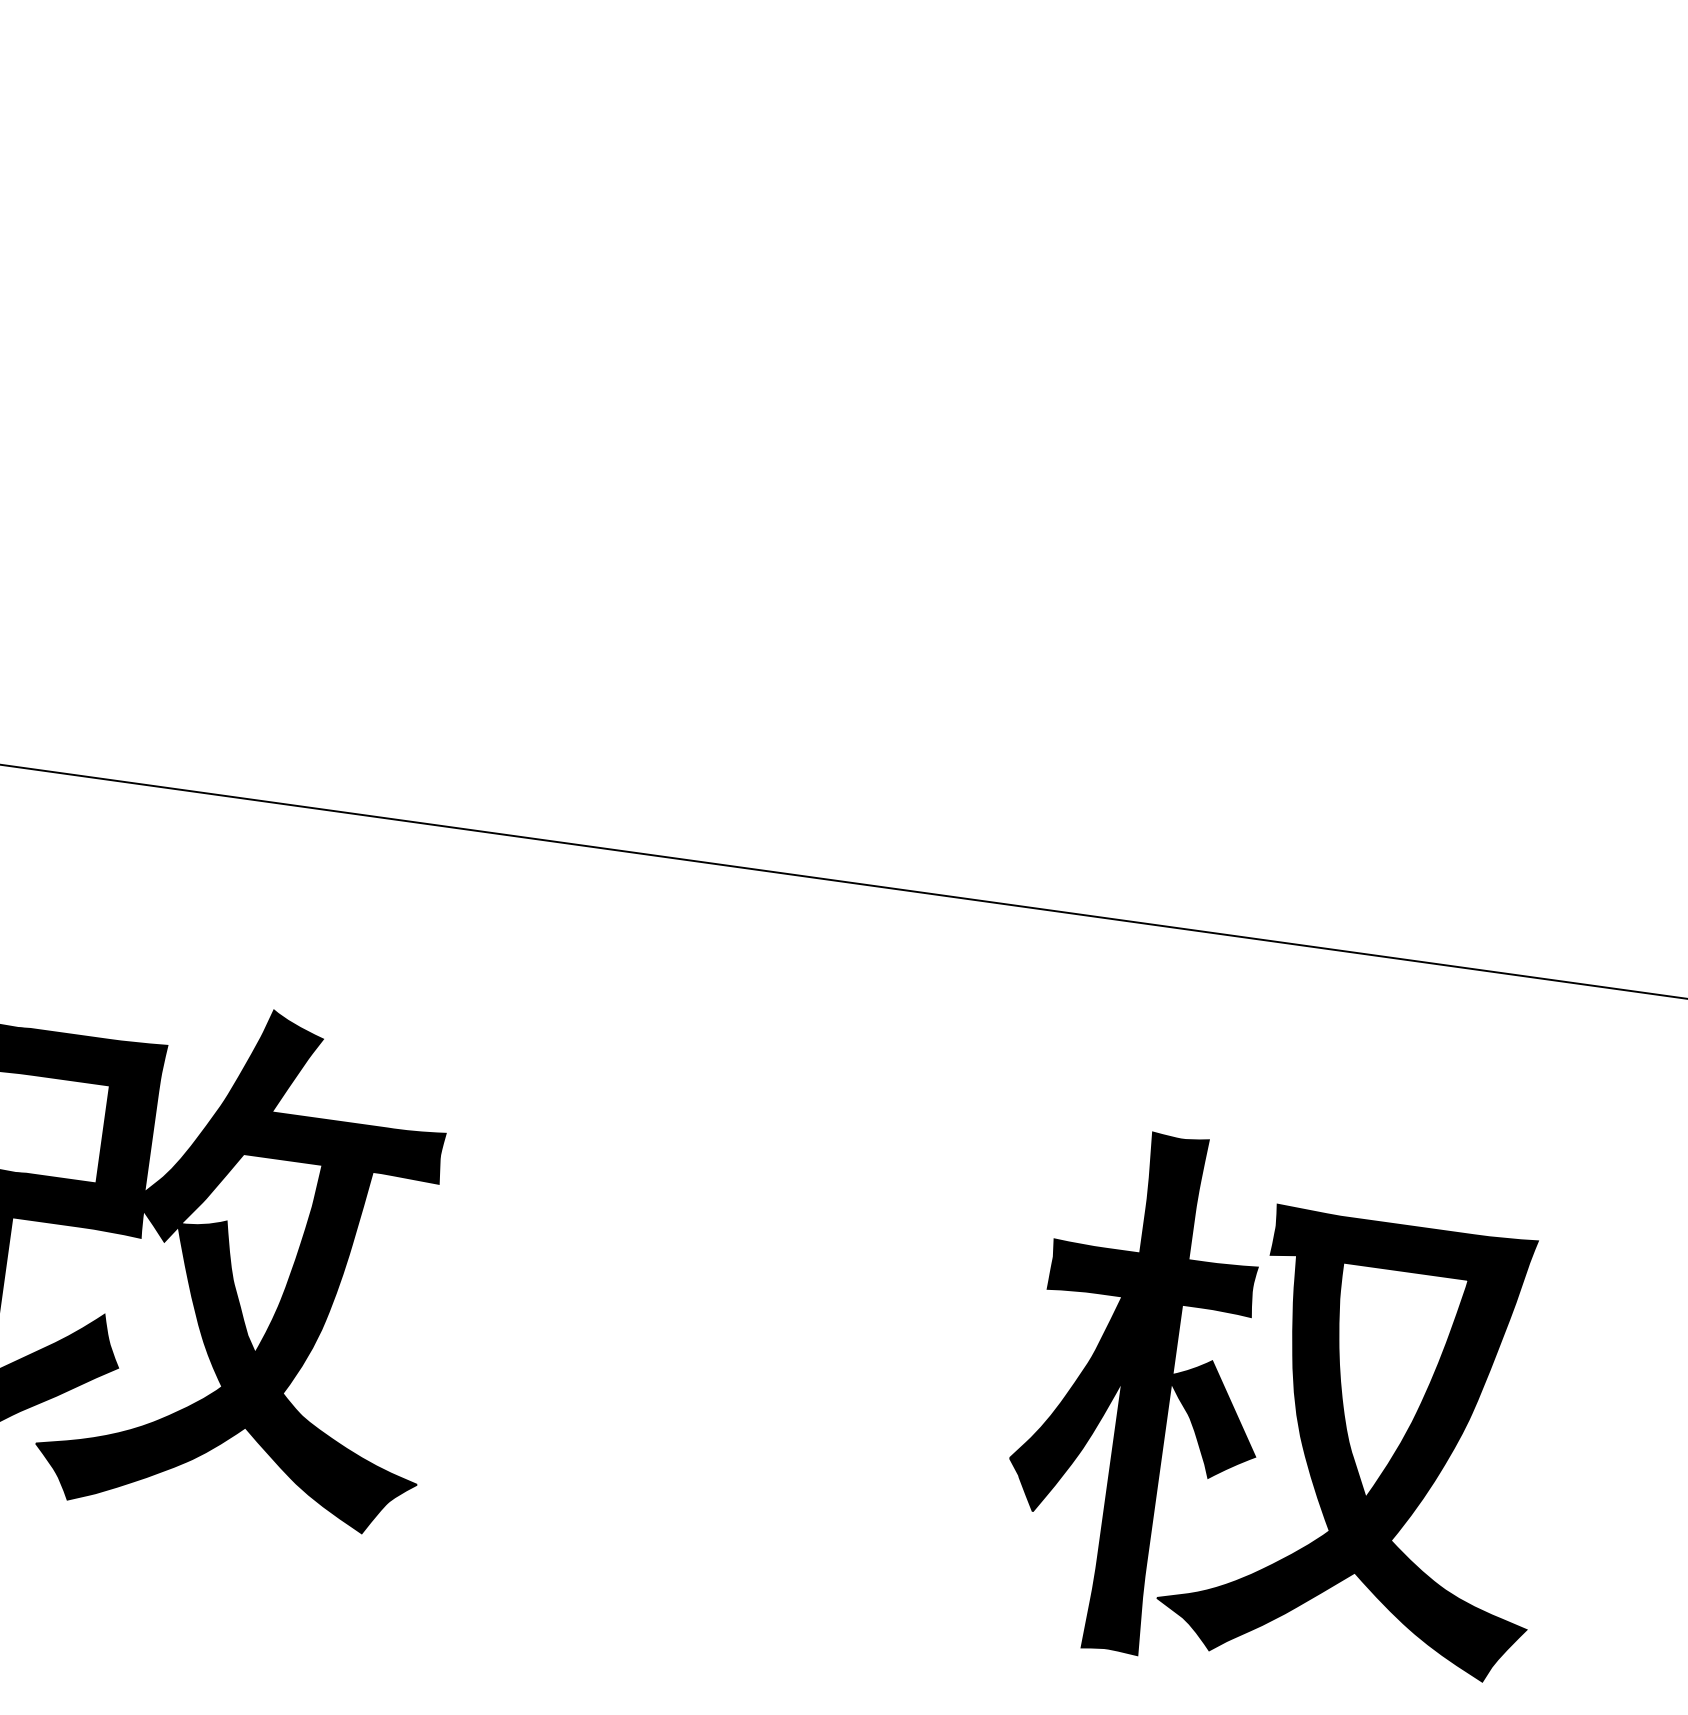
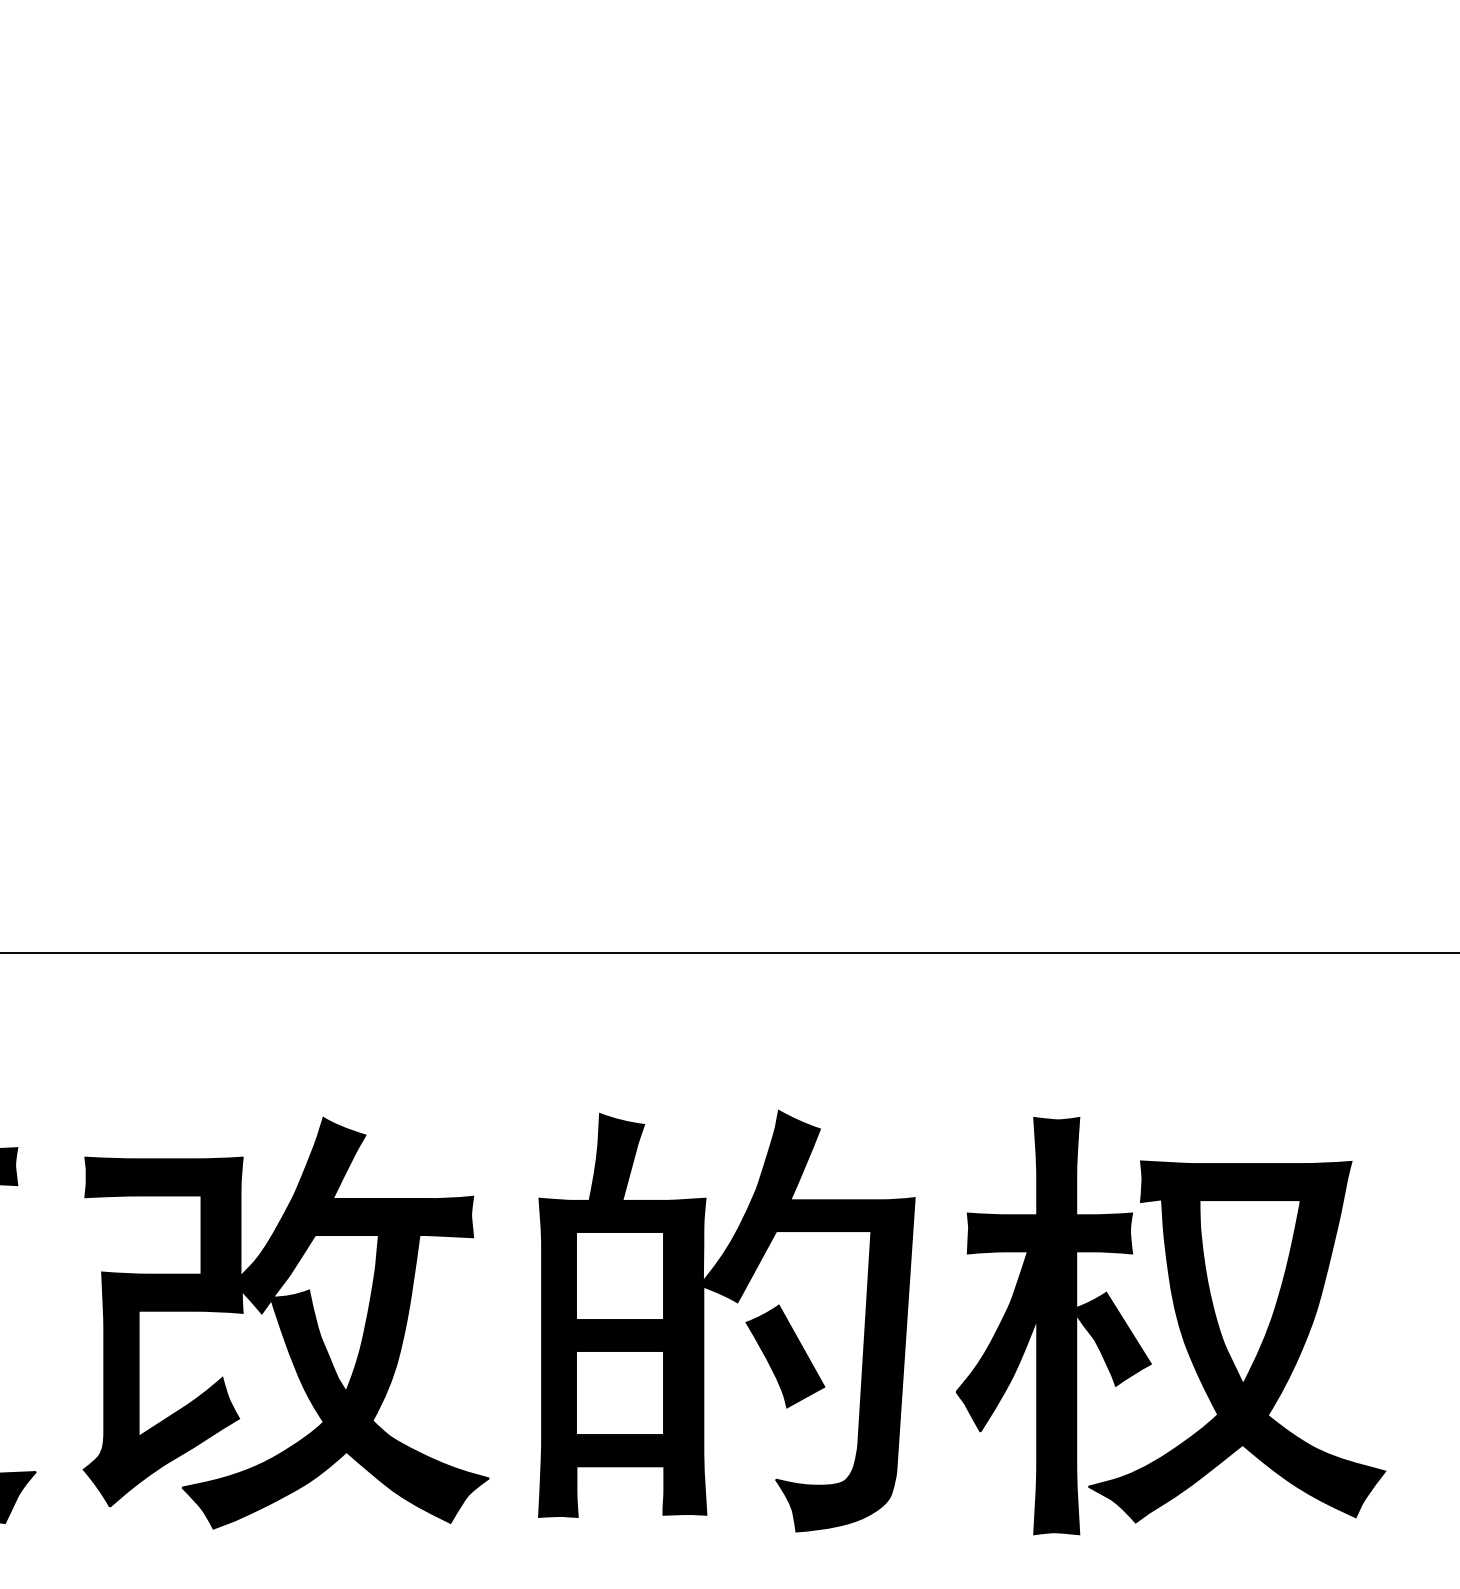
part: (760, 1335) -> (745, 1322), added

